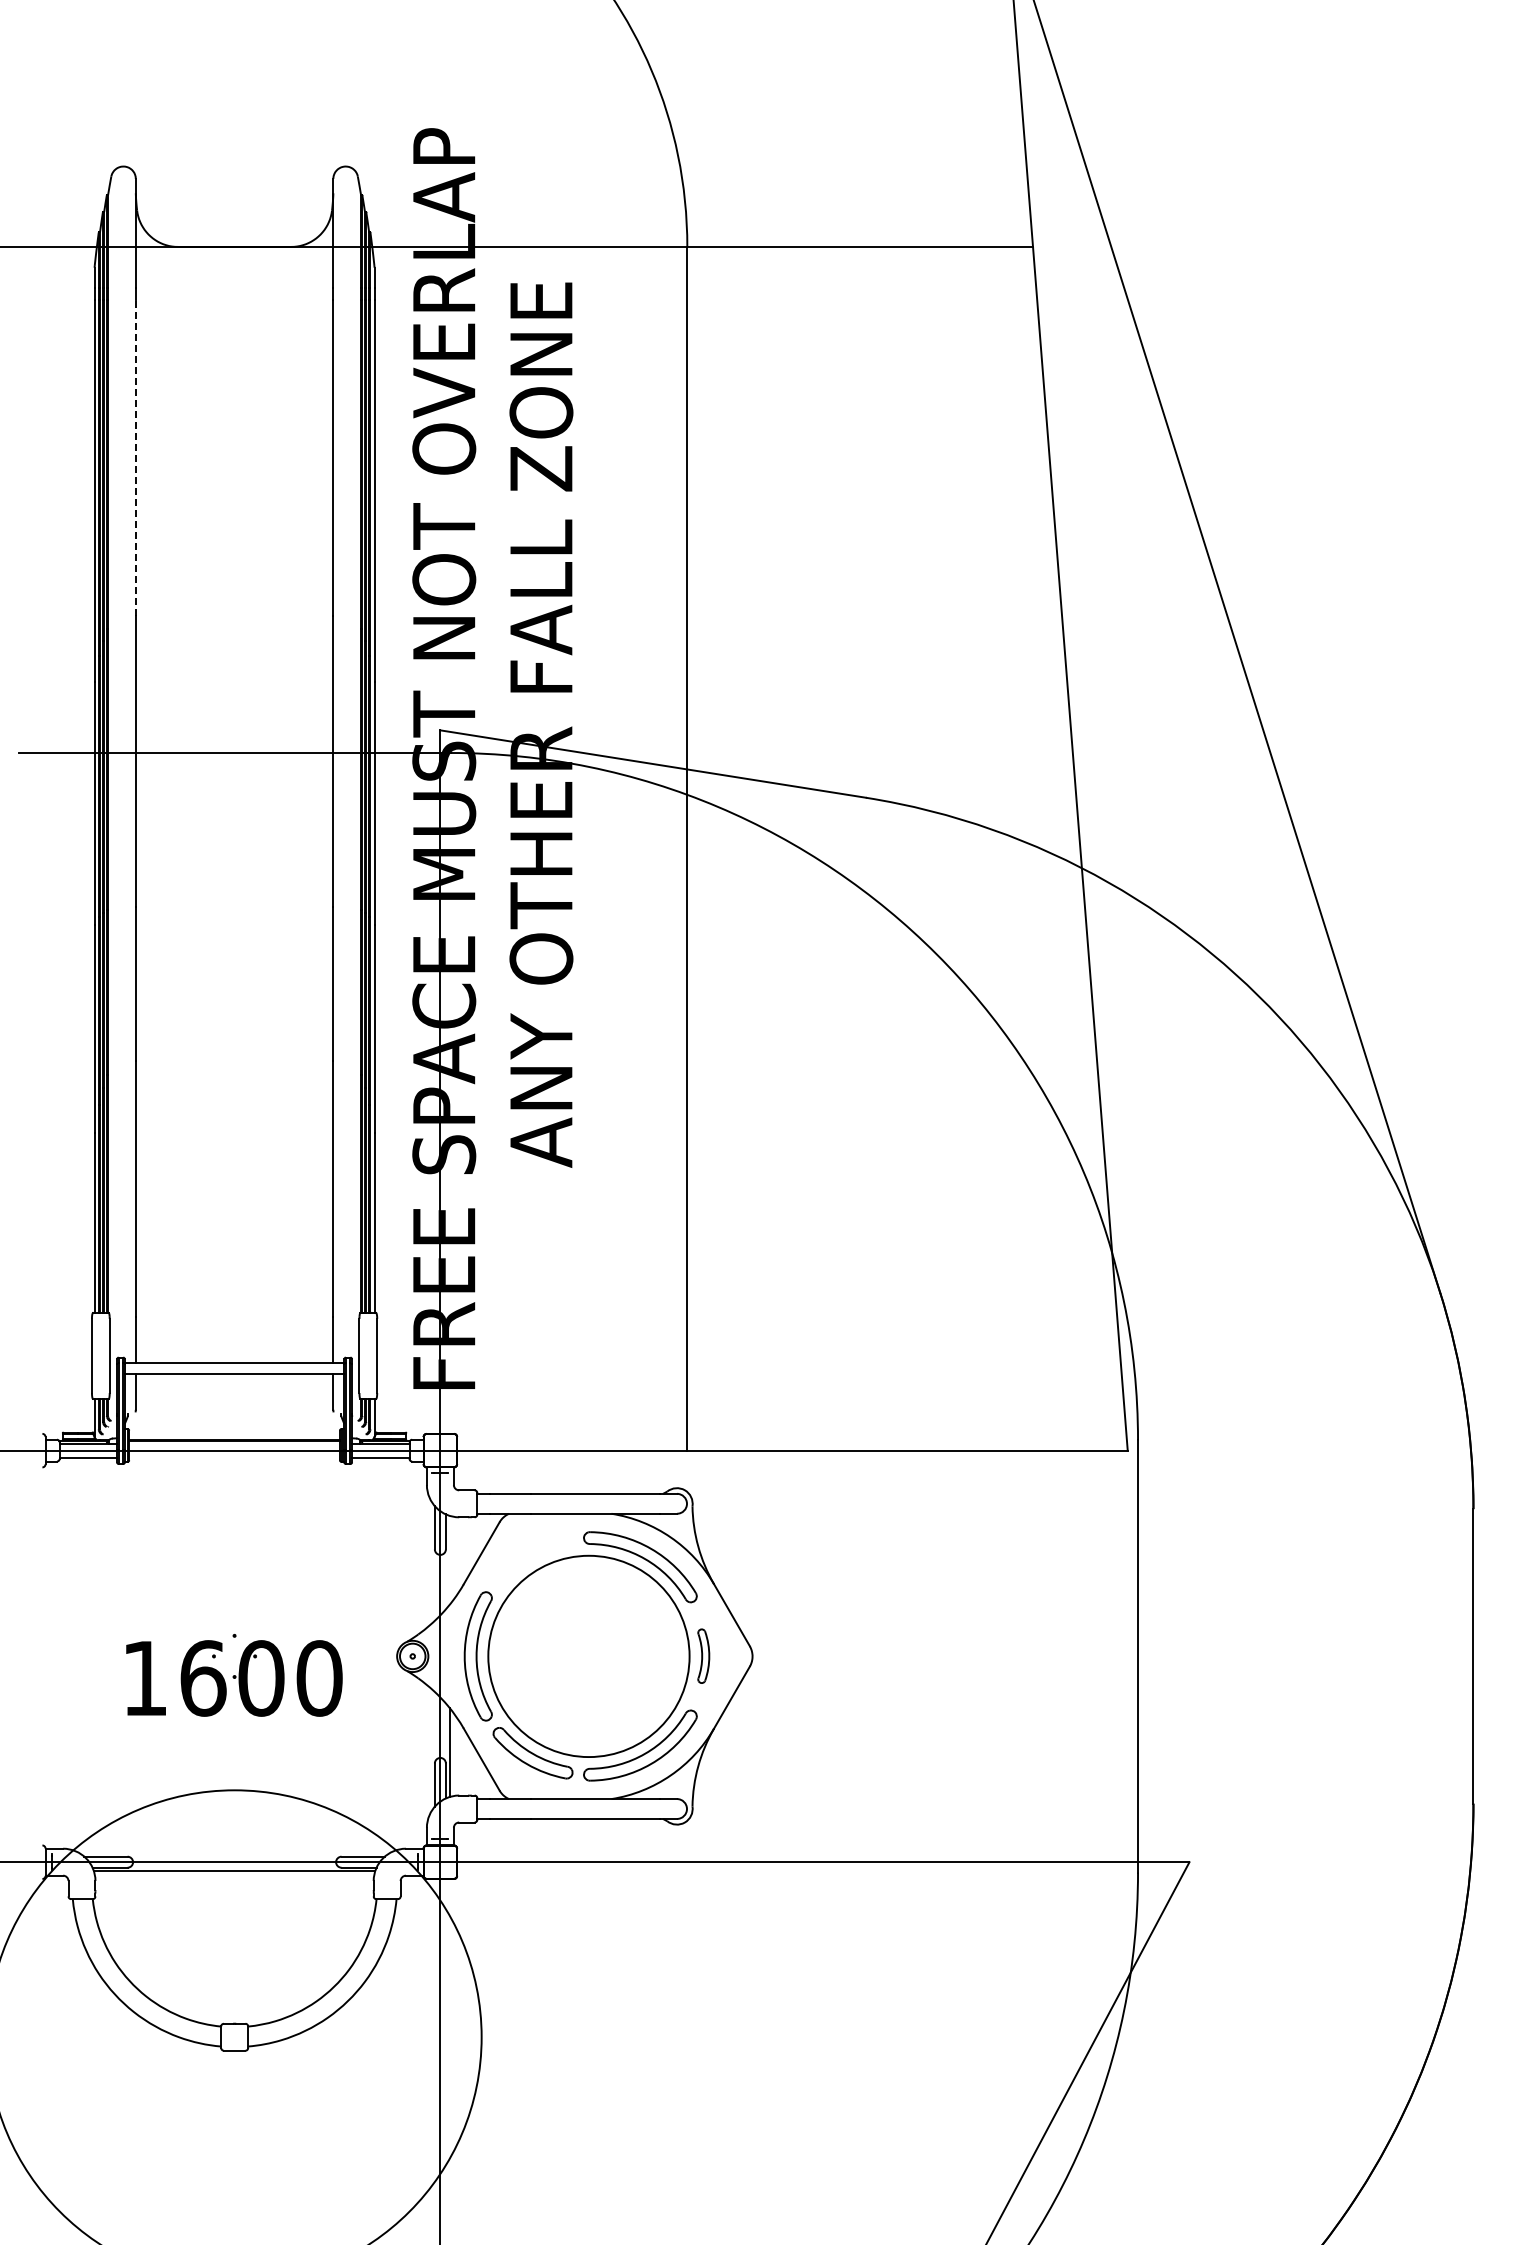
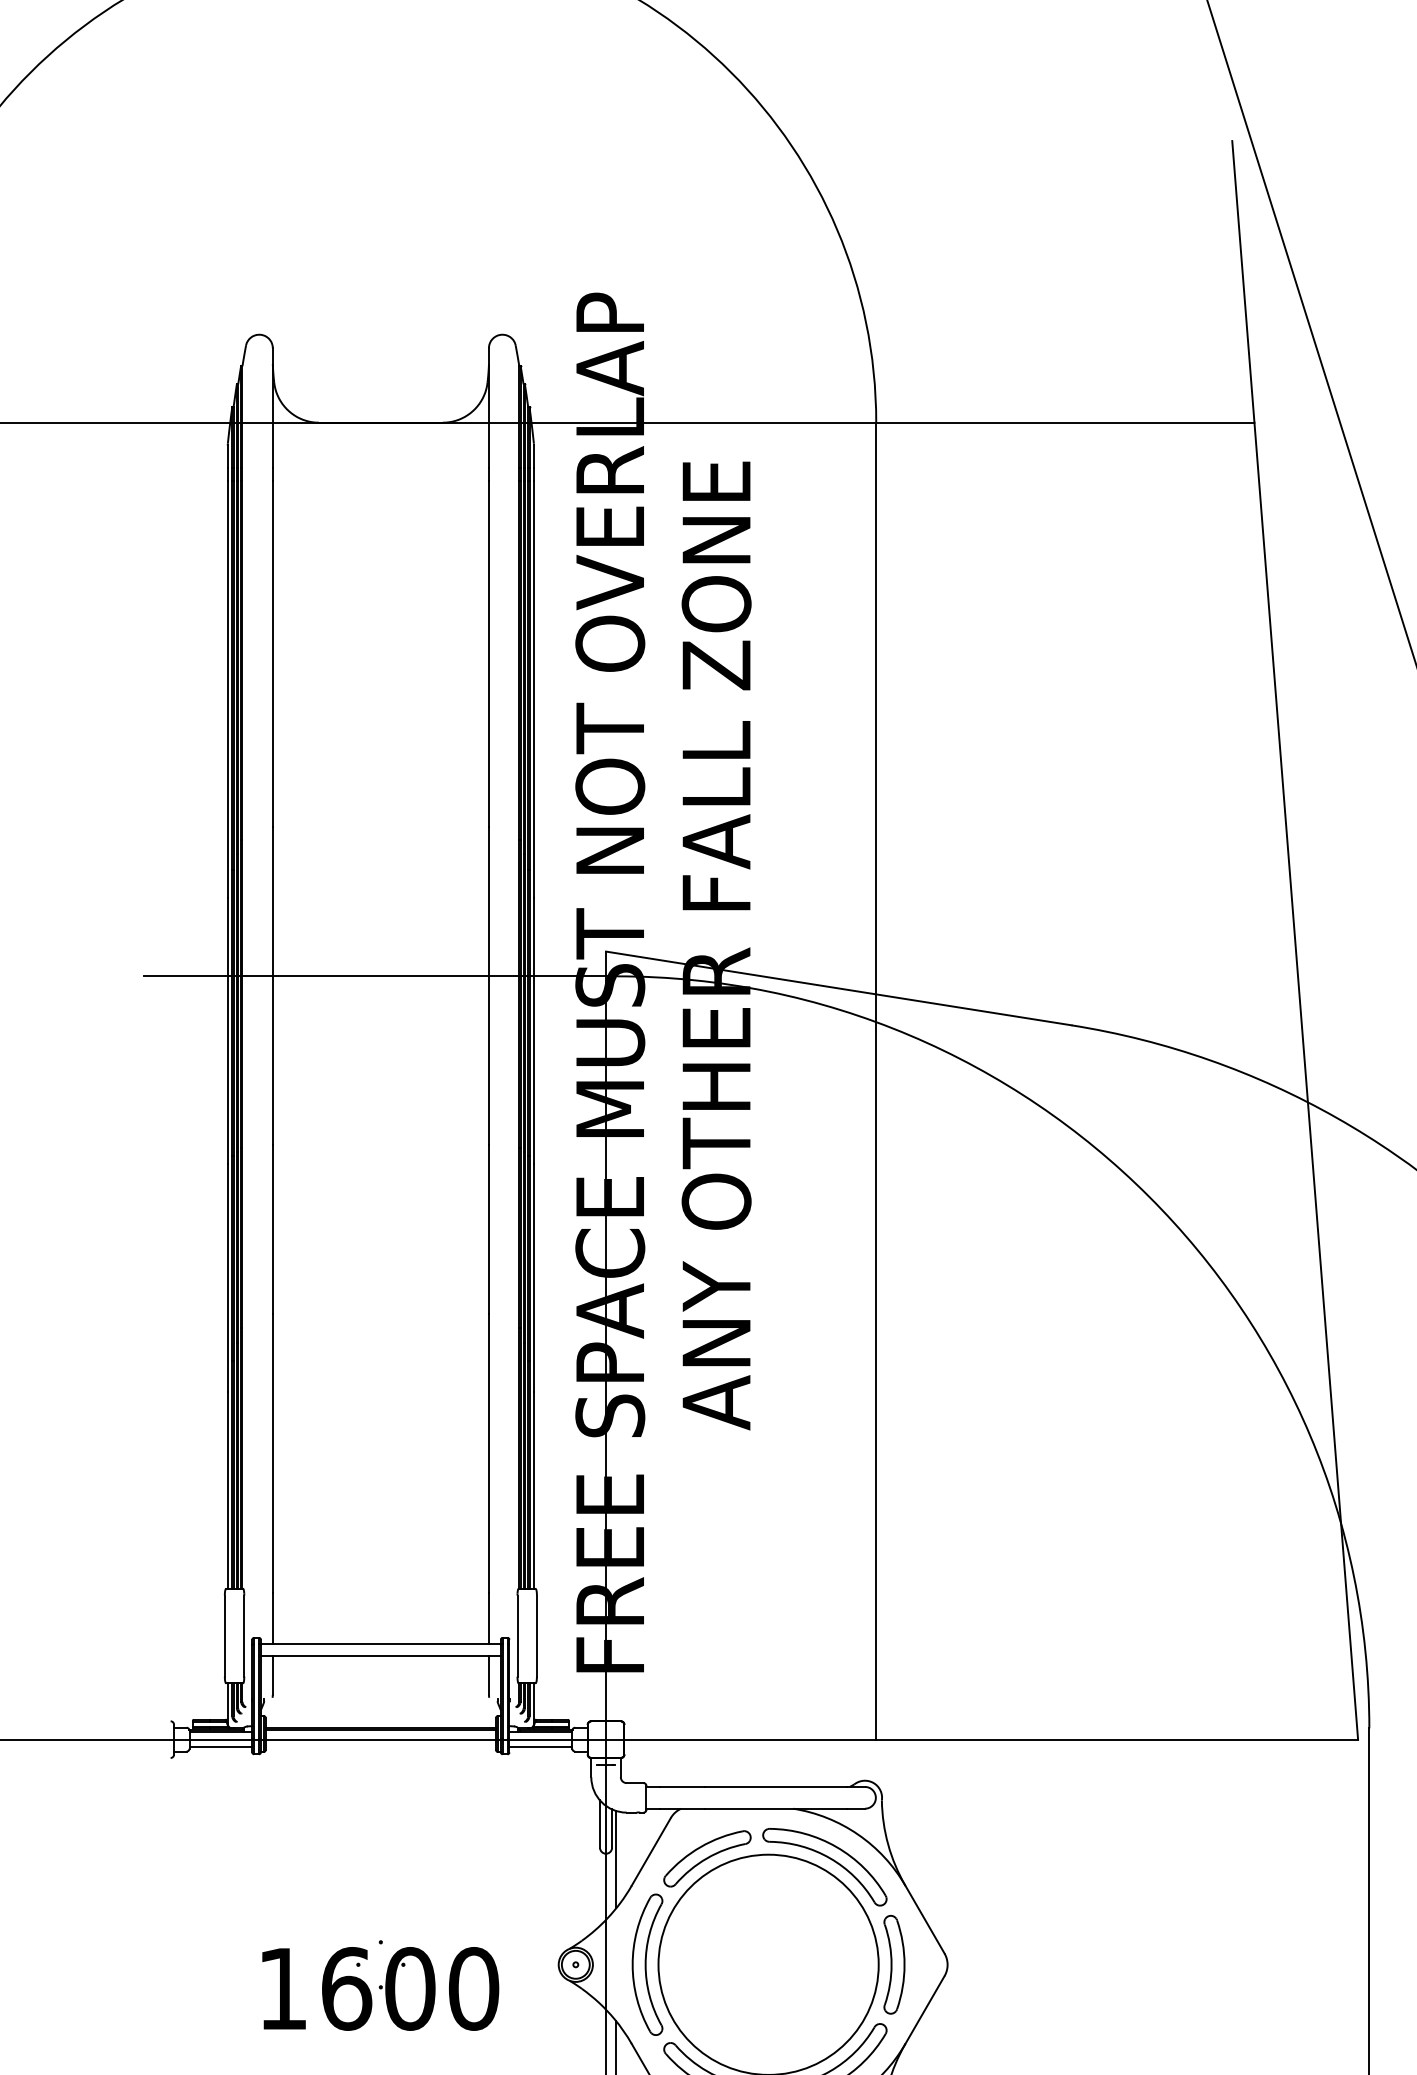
line: (135, 457) -> (272, 653), dashed -> solid
line: (449, 1559) -> (616, 1858), added
part: (532, 1559) -> (706, 1858), added
part: (703, 1655) -> (893, 1963), size x1.67

